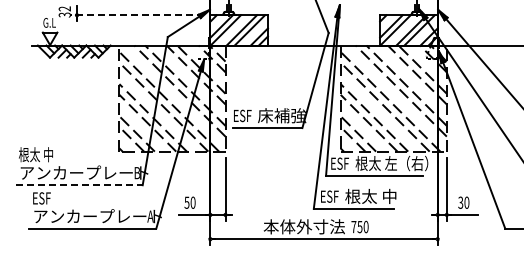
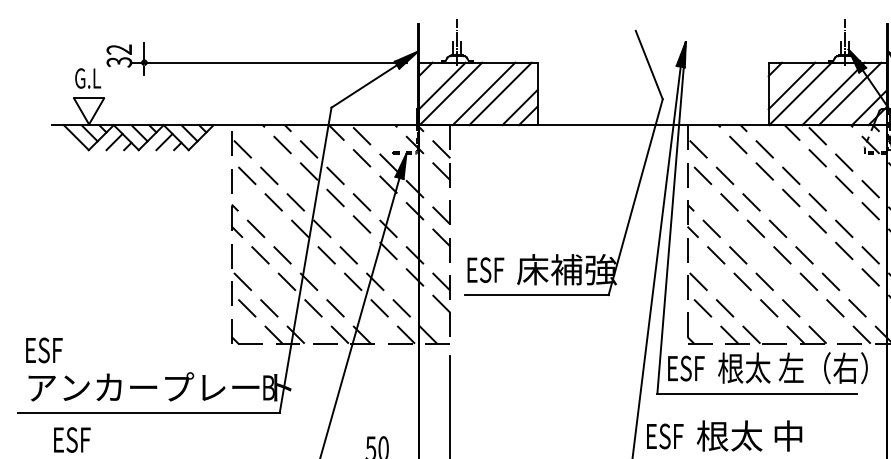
line: (137, 15) -> (269, 63), dashed -> solid
text: (35, 154) -> (58, 349), 根太 中 -> ESF
line: (79, 185) -> (149, 413), dashed -> solid

